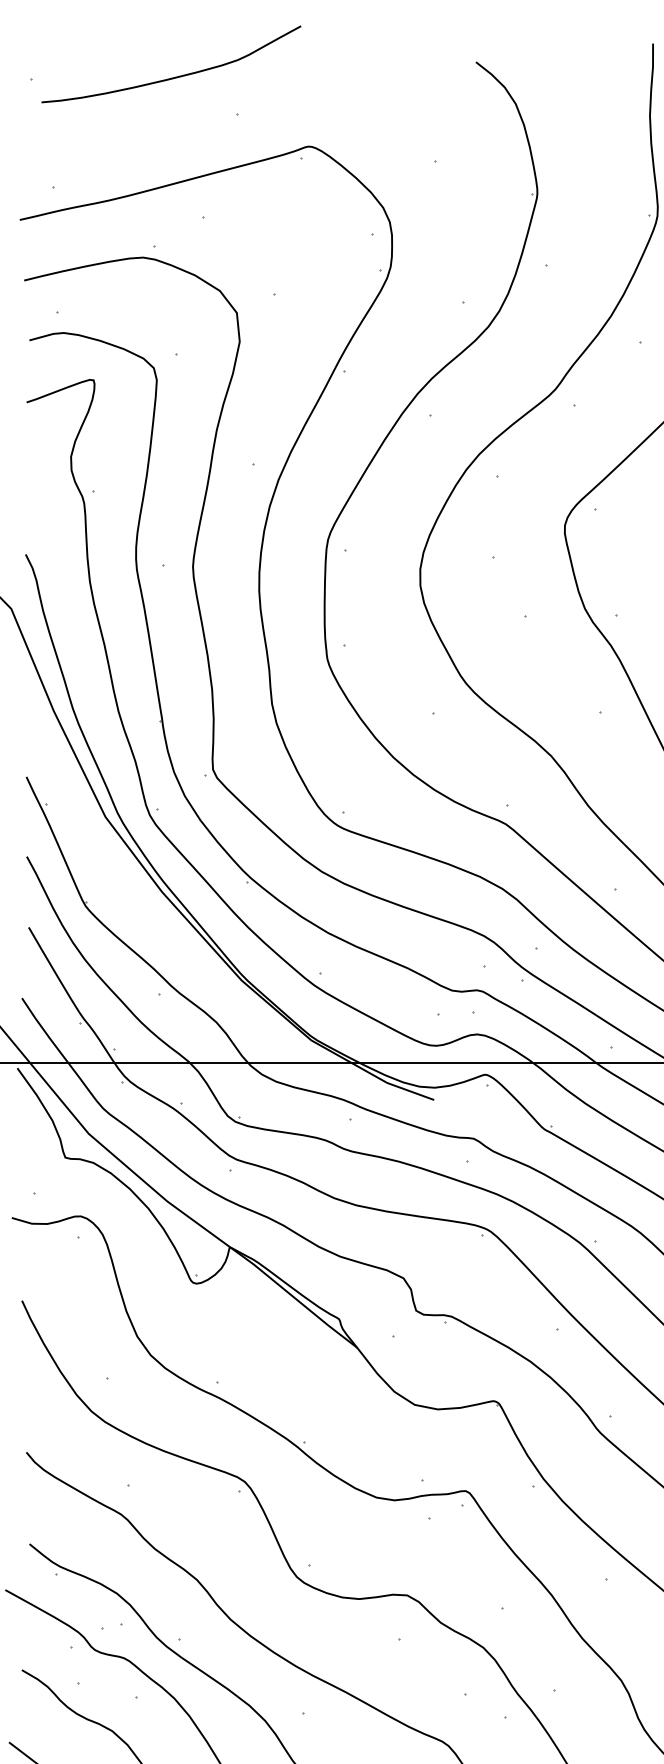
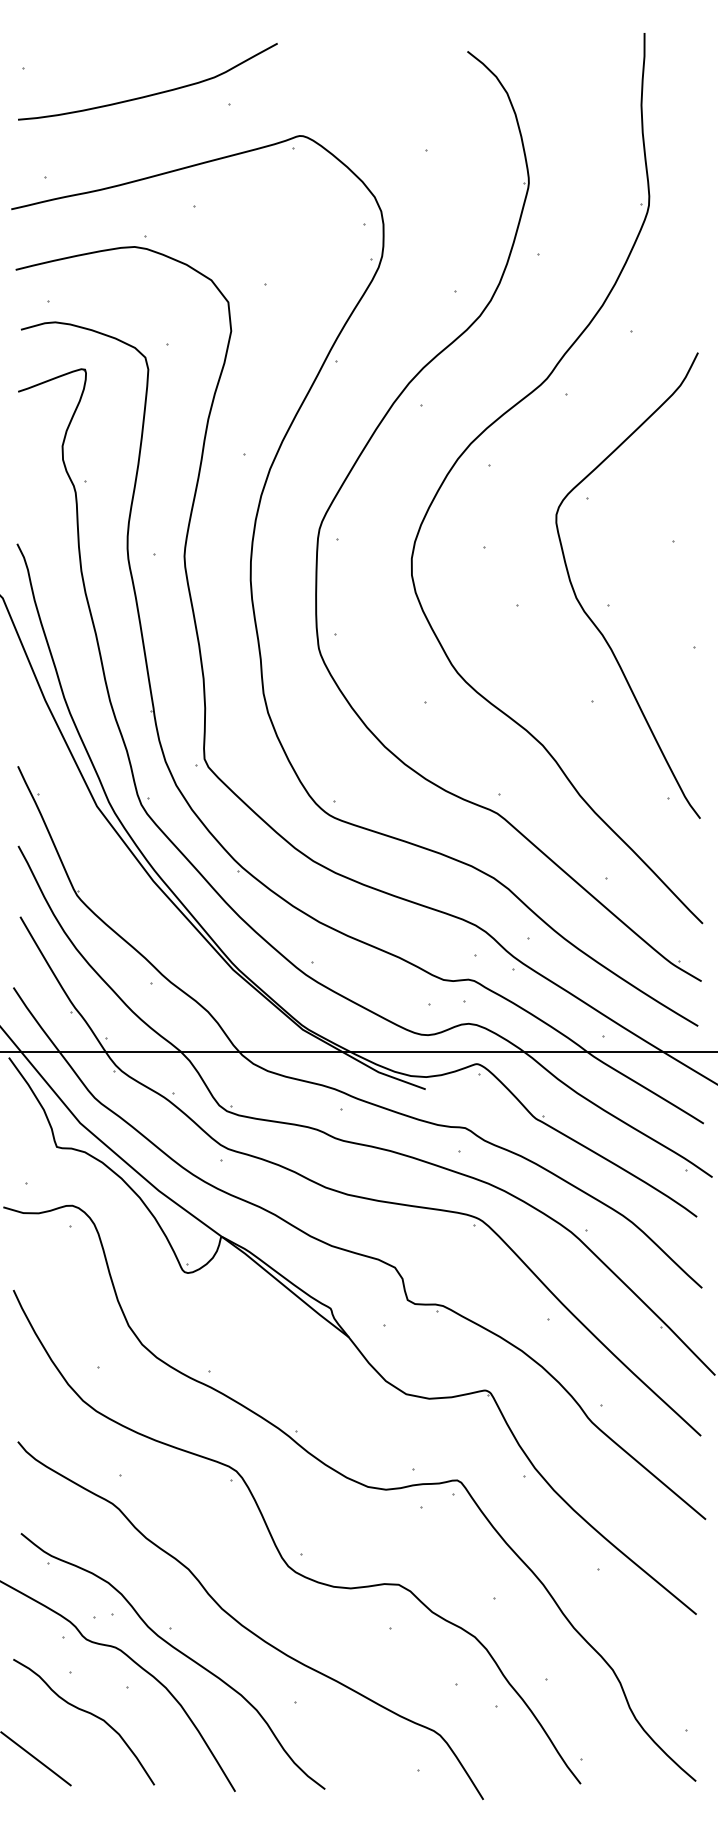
curve: (173, 77) -> (149, 94), moved

